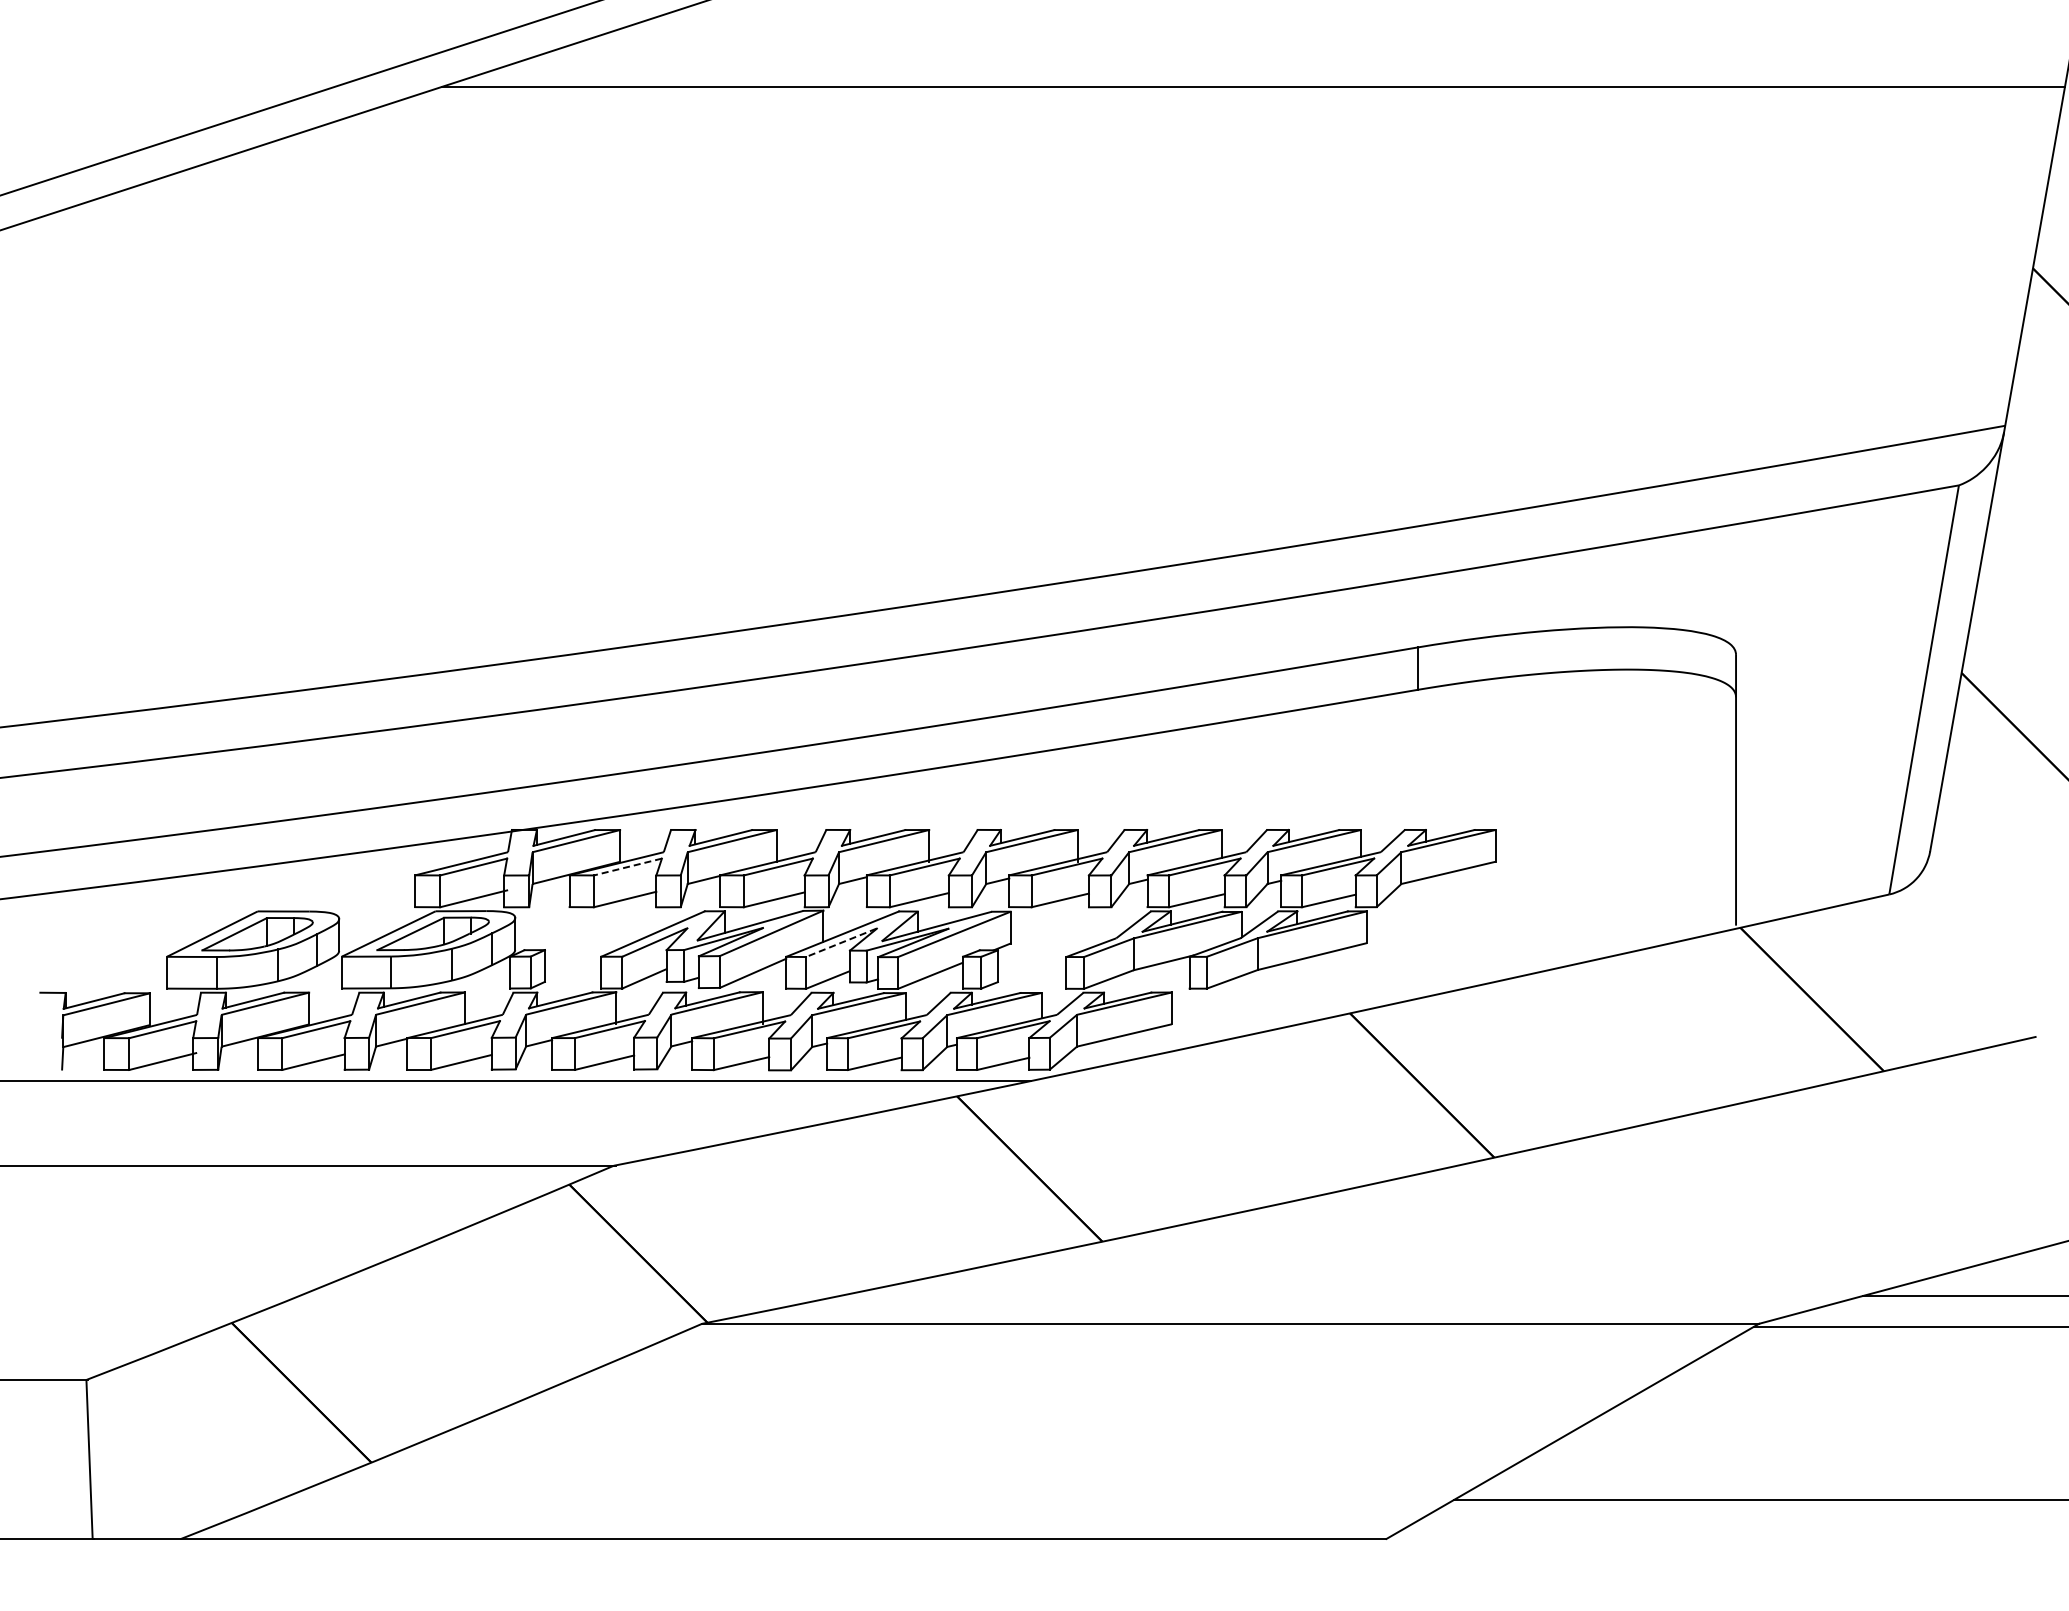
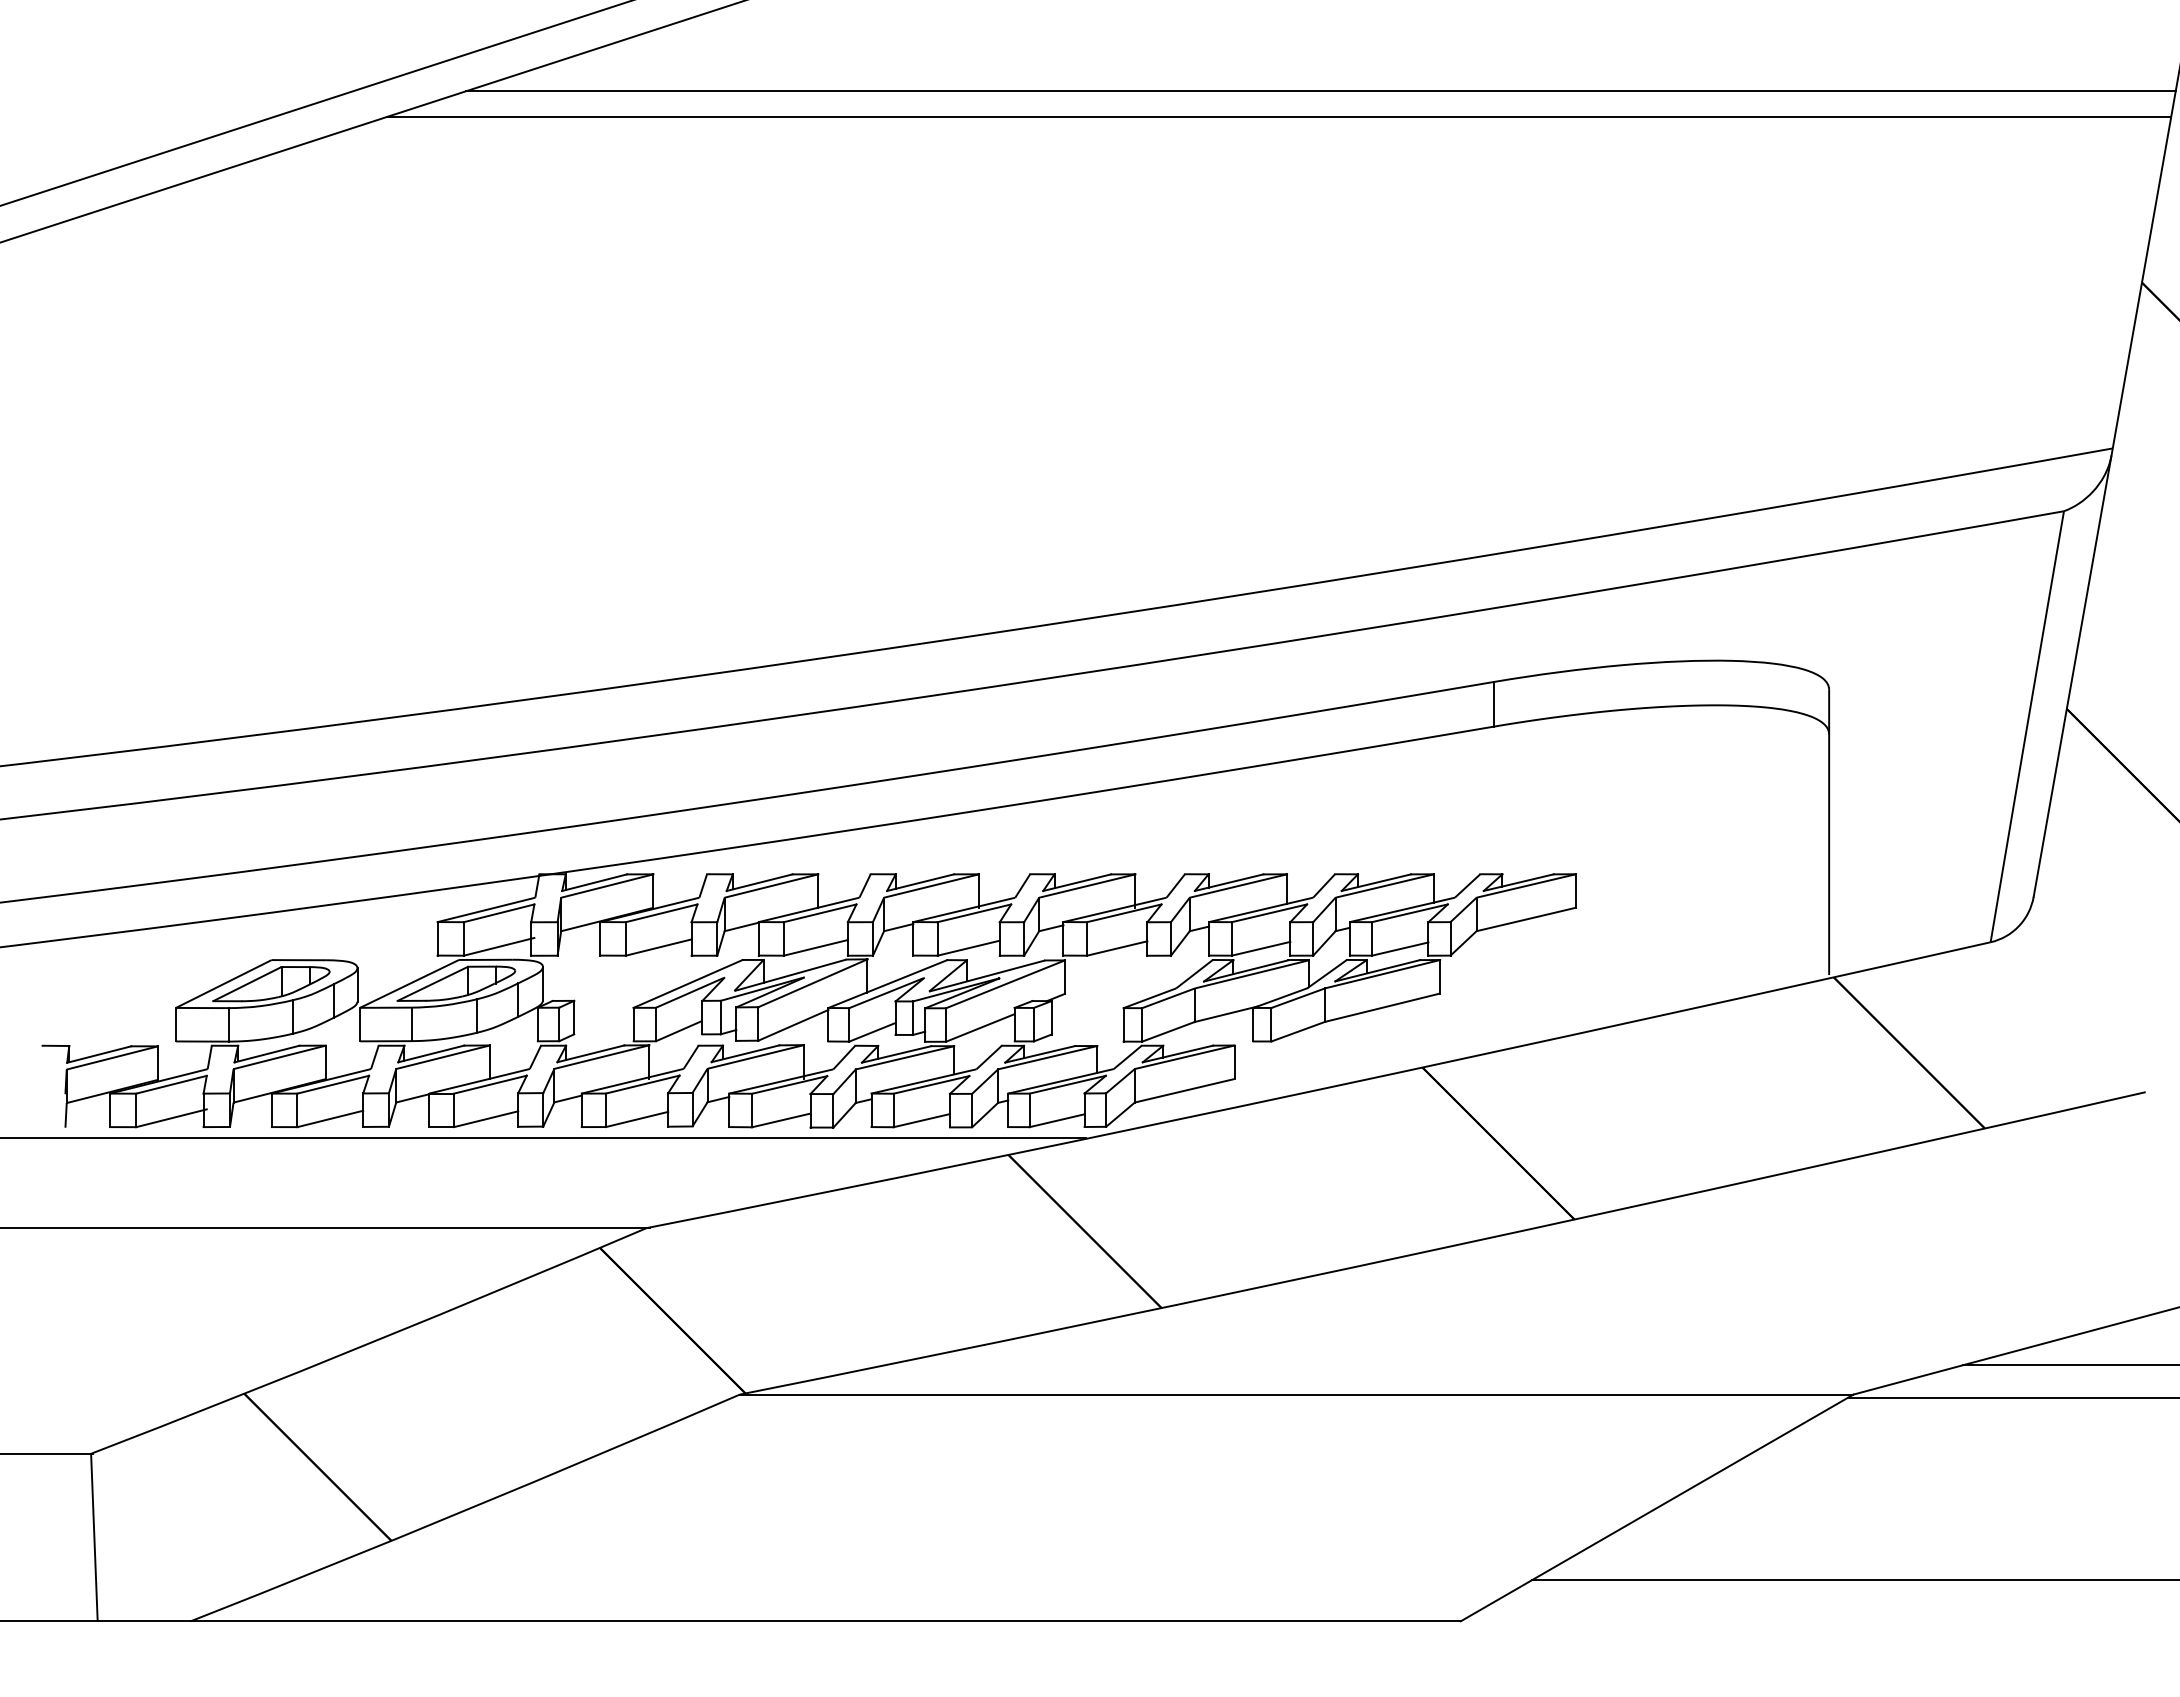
line: (1213, 111) -> (1278, 117), added
line: (627, 867) -> (661, 913), dashed -> solid
line: (840, 943) -> (885, 993), dashed -> solid

